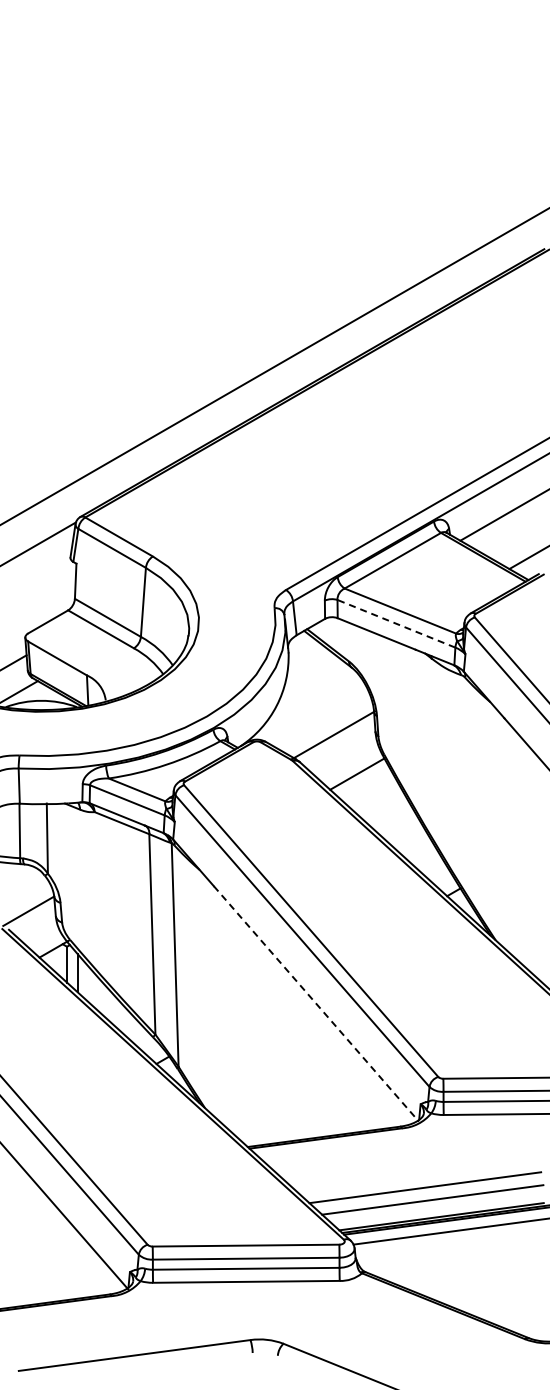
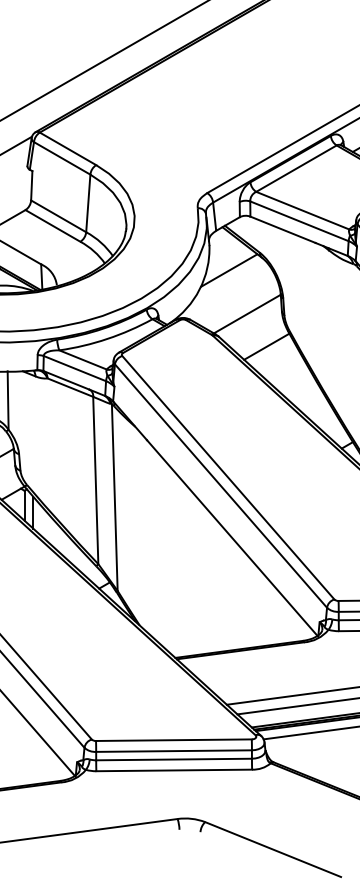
line: (396, 623) -> (299, 221), dashed -> solid
line: (312, 682) -> (229, 270), added
line: (316, 1004) -> (232, 538), dashed -> solid

